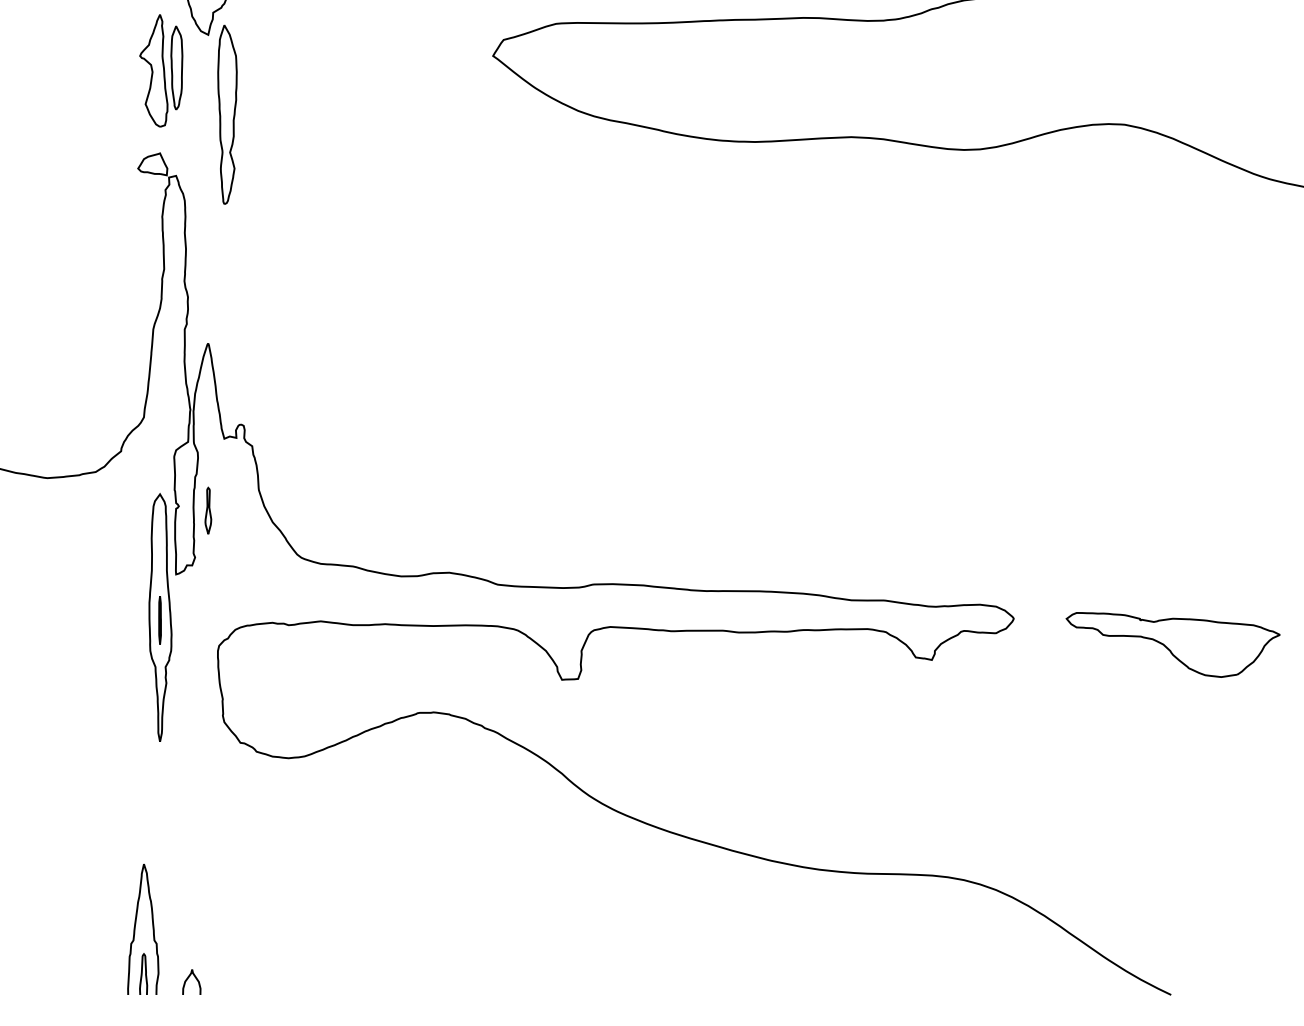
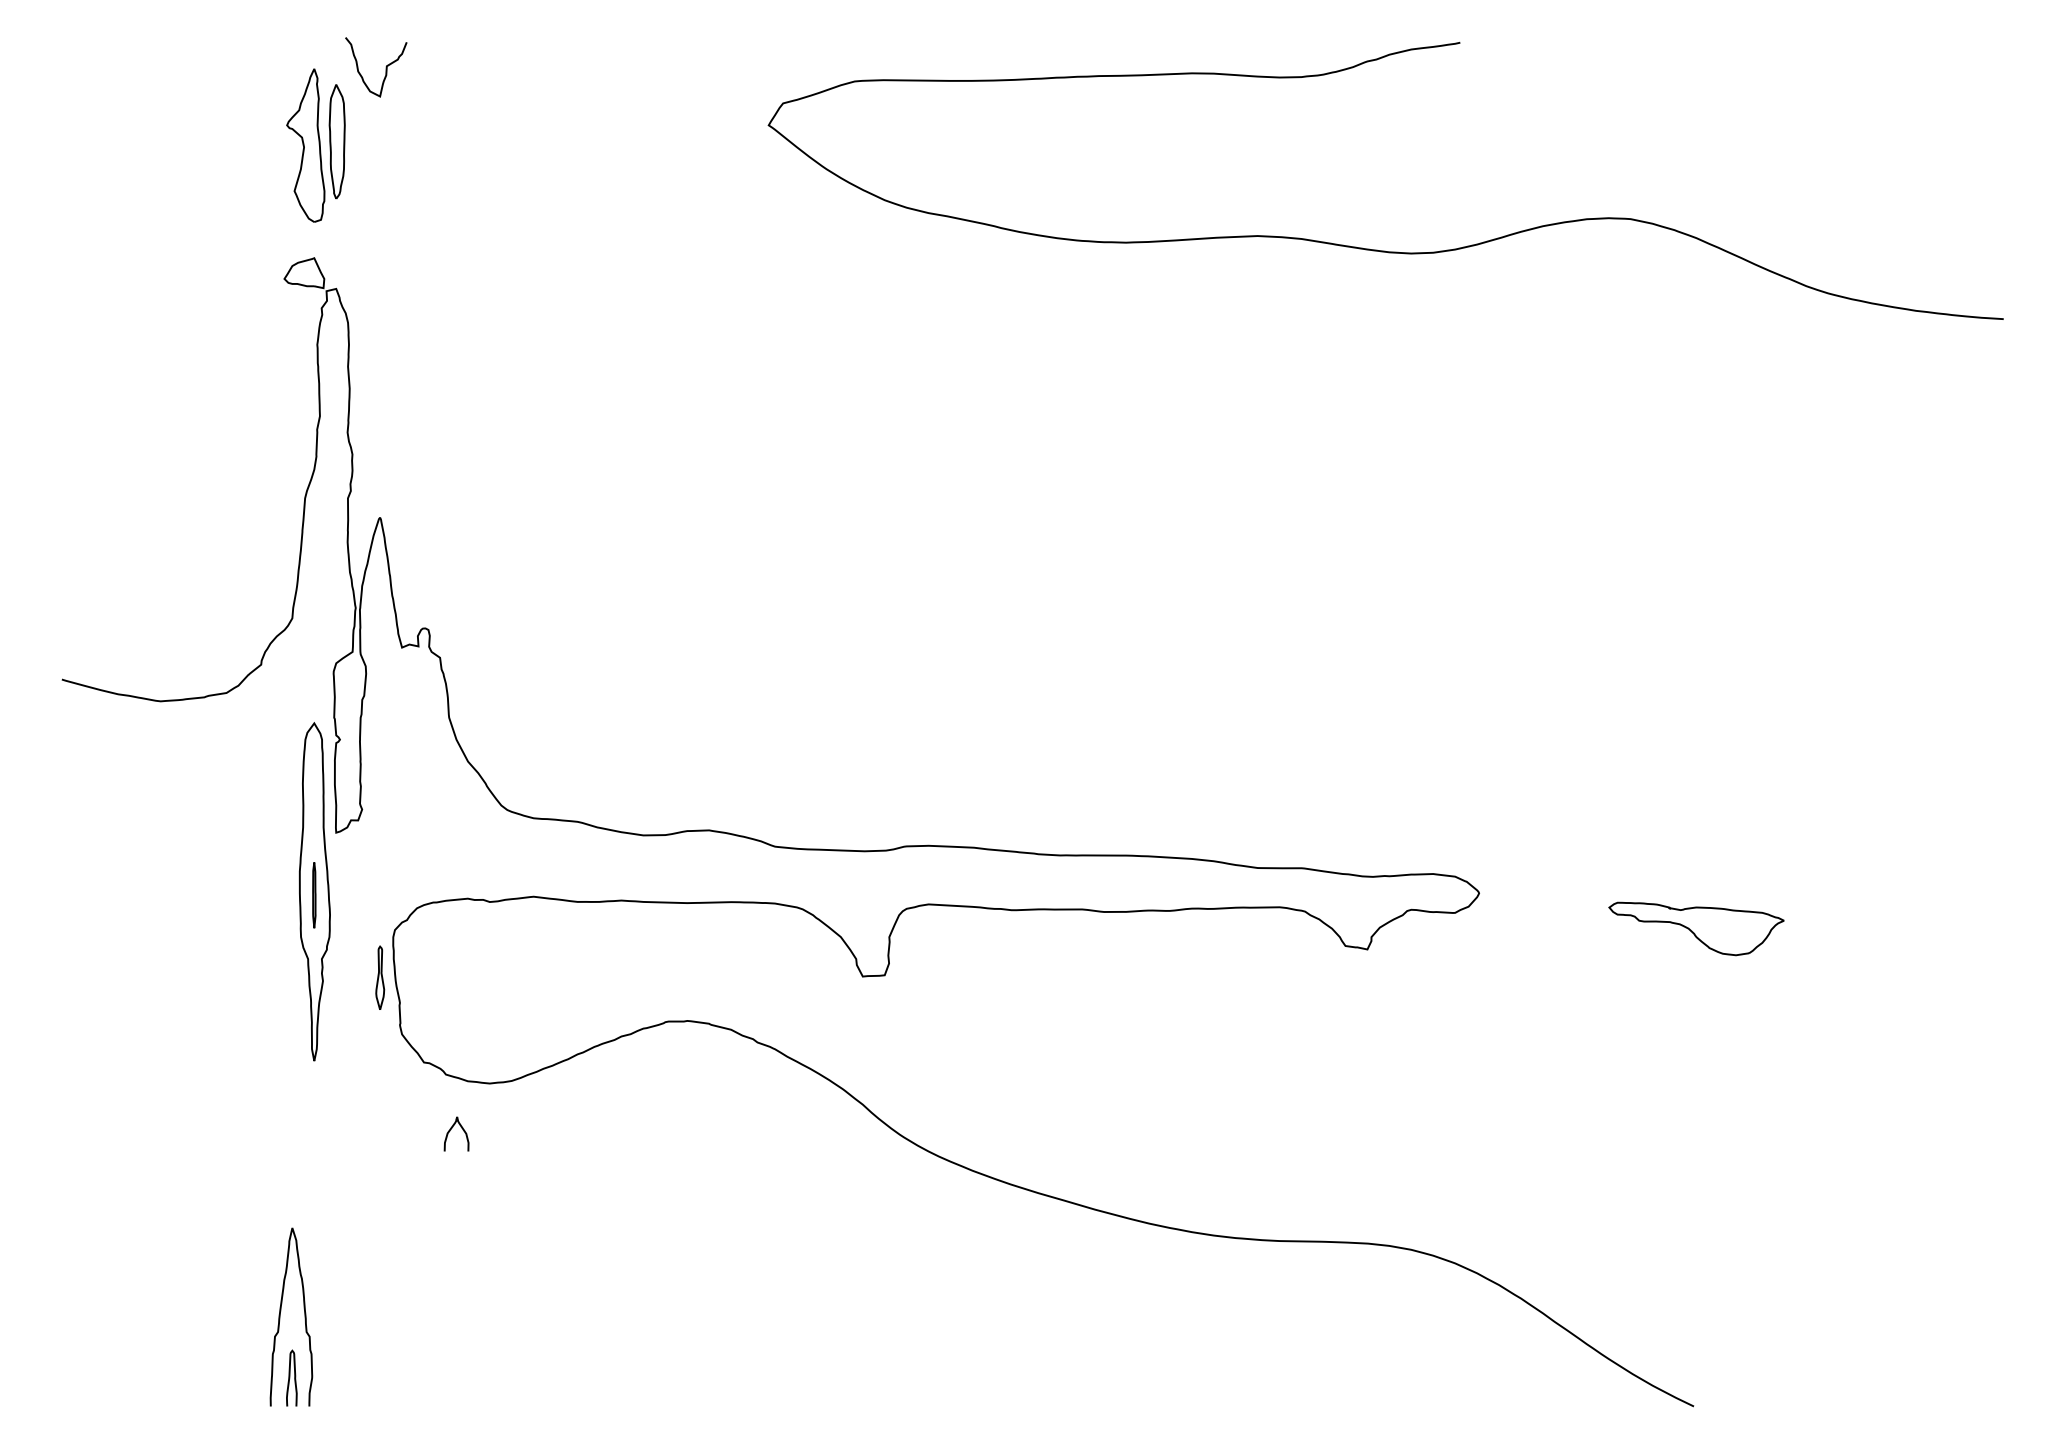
part: (226, 114) -> (405, 205), removed
part: (208, 510) -> (380, 977), moved
part: (1173, 644) -> (1696, 928), size x0.6
curve: (187, 980) -> (450, 1131), moved

